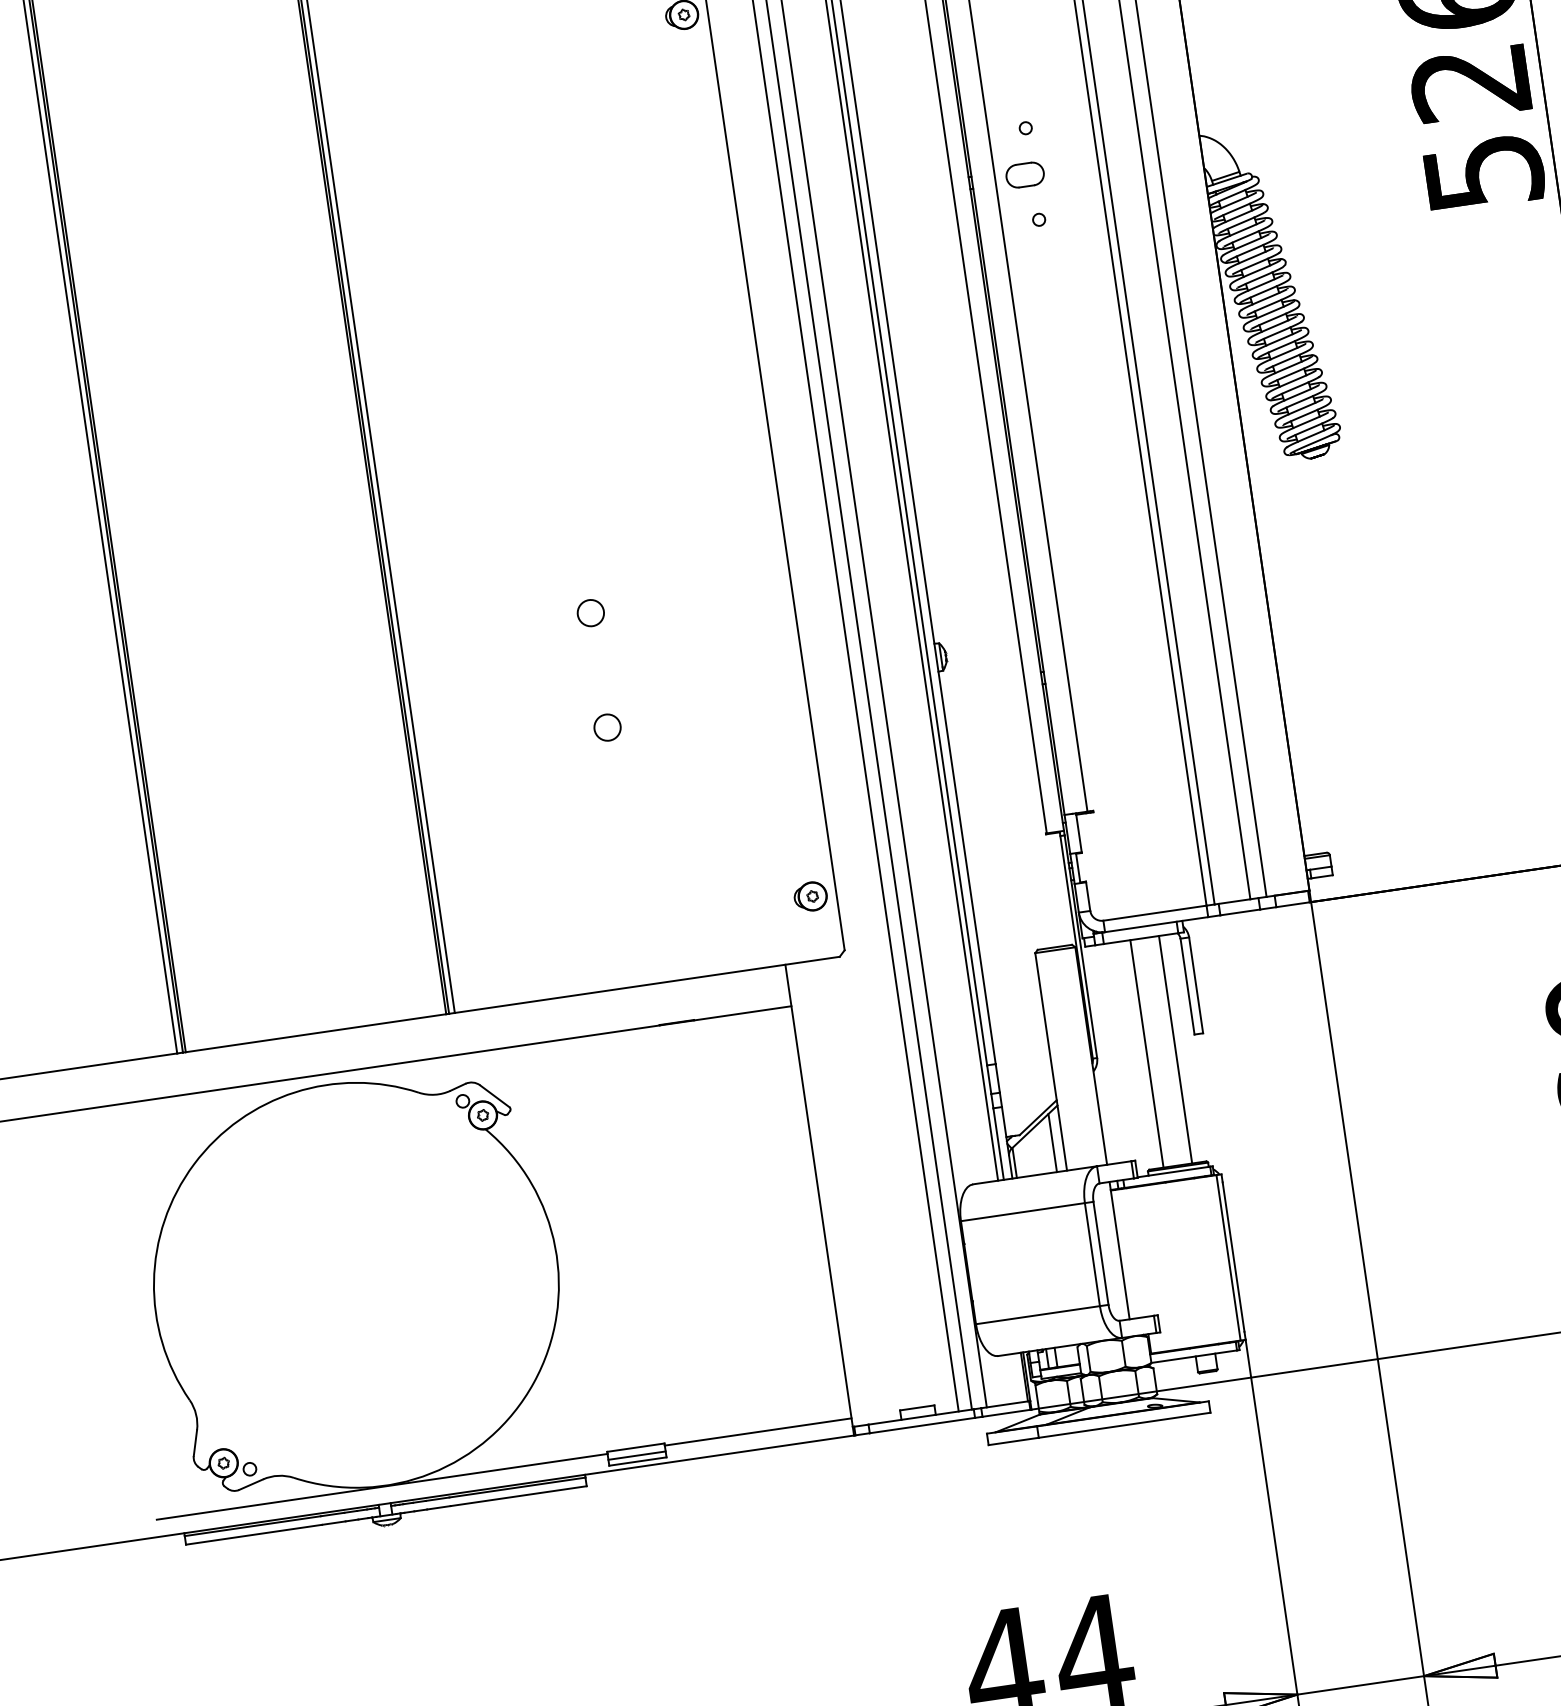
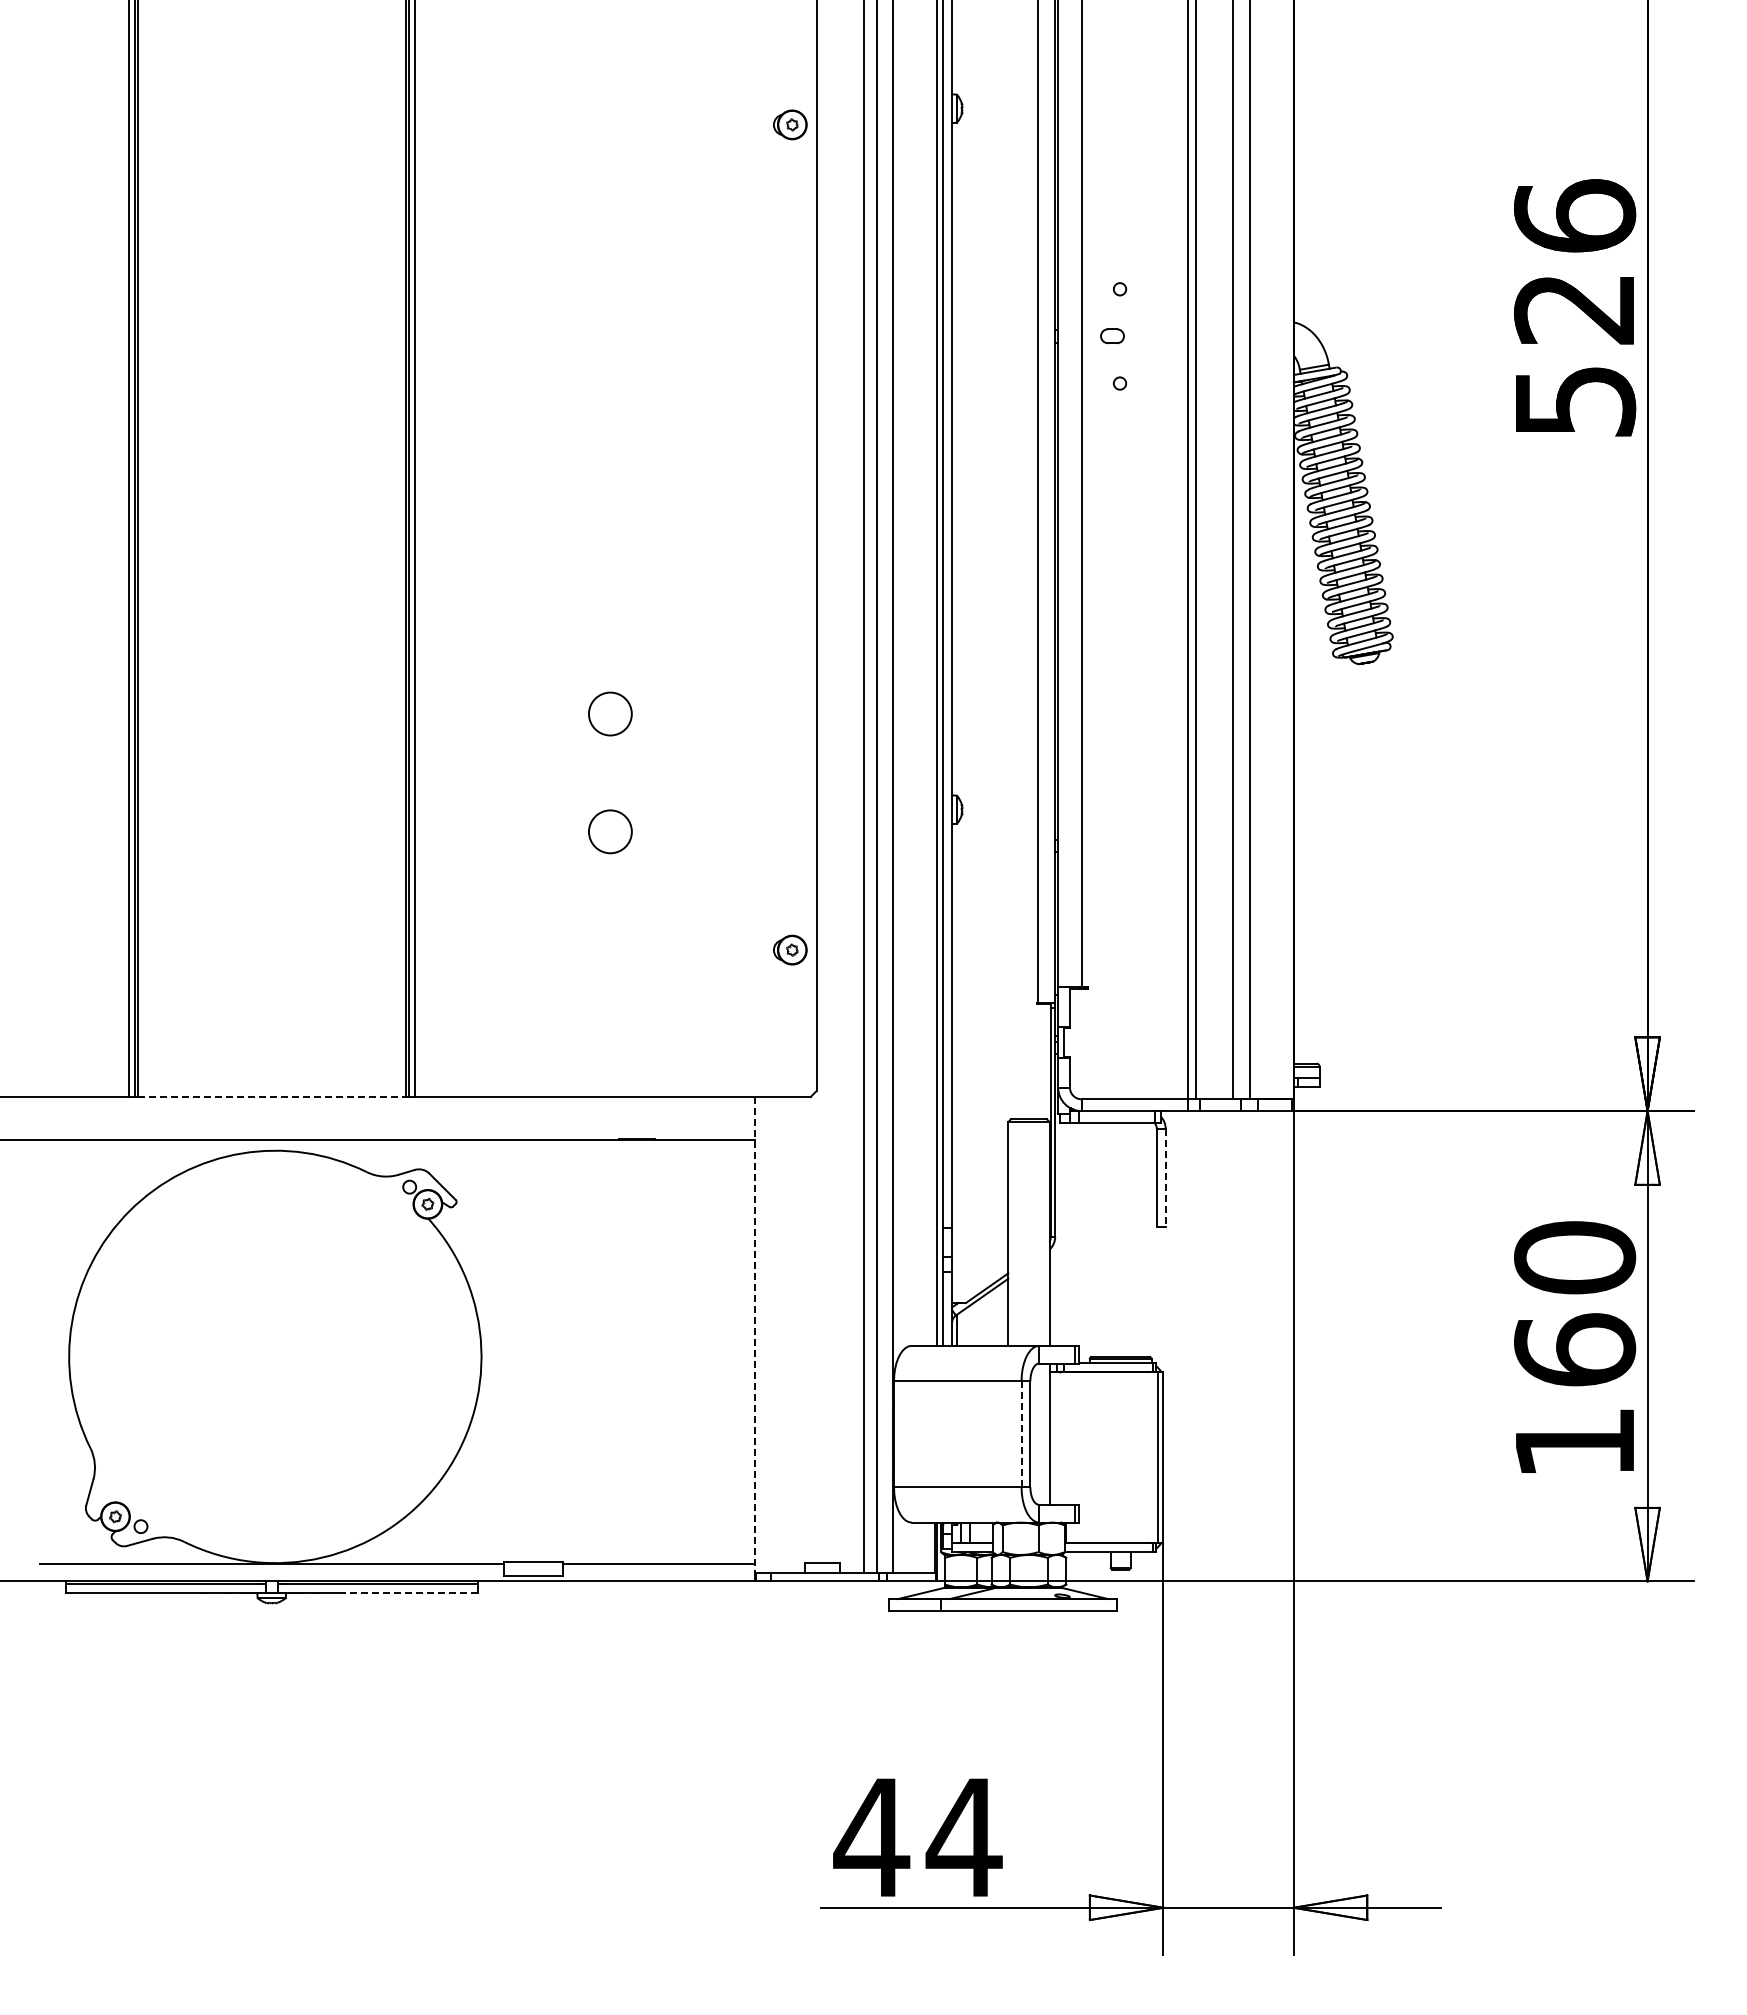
part: (1025, 174) -> (1112, 335), size x0.6
circle: (590, 612) -> (610, 713), size x1.6
circle: (607, 727) -> (610, 831), size x1.6
part: (810, 896) -> (790, 949), moved
line: (1196, 985) -> (1165, 1178), solid -> dashed
line: (316, 1032) -> (272, 1096), solid -> dashed
line: (1175, 1049) -> (1135, 1239), removed
line: (1147, 1053) -> (1106, 1239), removed
line: (1052, 1142) -> (997, 1315), removed
line: (818, 1195) -> (754, 1334), solid -> dashed
line: (1092, 1253) -> (1021, 1433), solid -> dashed
line: (636, 1455) -> (532, 1569), removed
line: (518, 1496) -> (407, 1593), solid -> dashed

